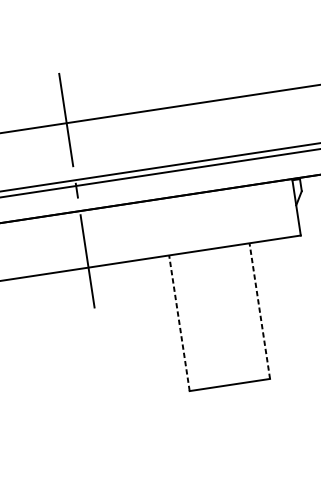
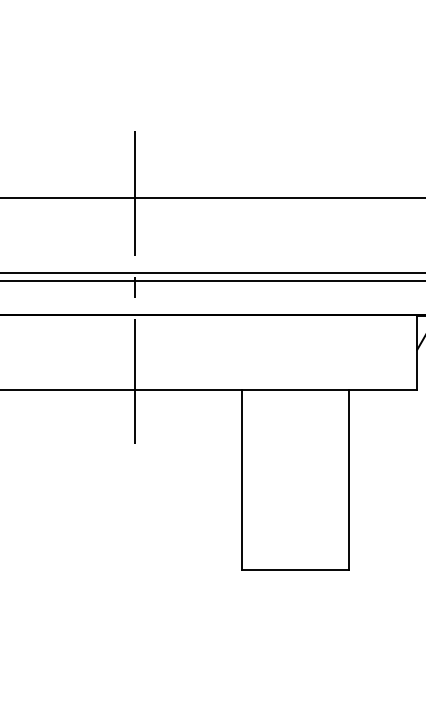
line: (260, 310) -> (349, 479), dashed -> solid
line: (179, 322) -> (242, 479), dashed -> solid

